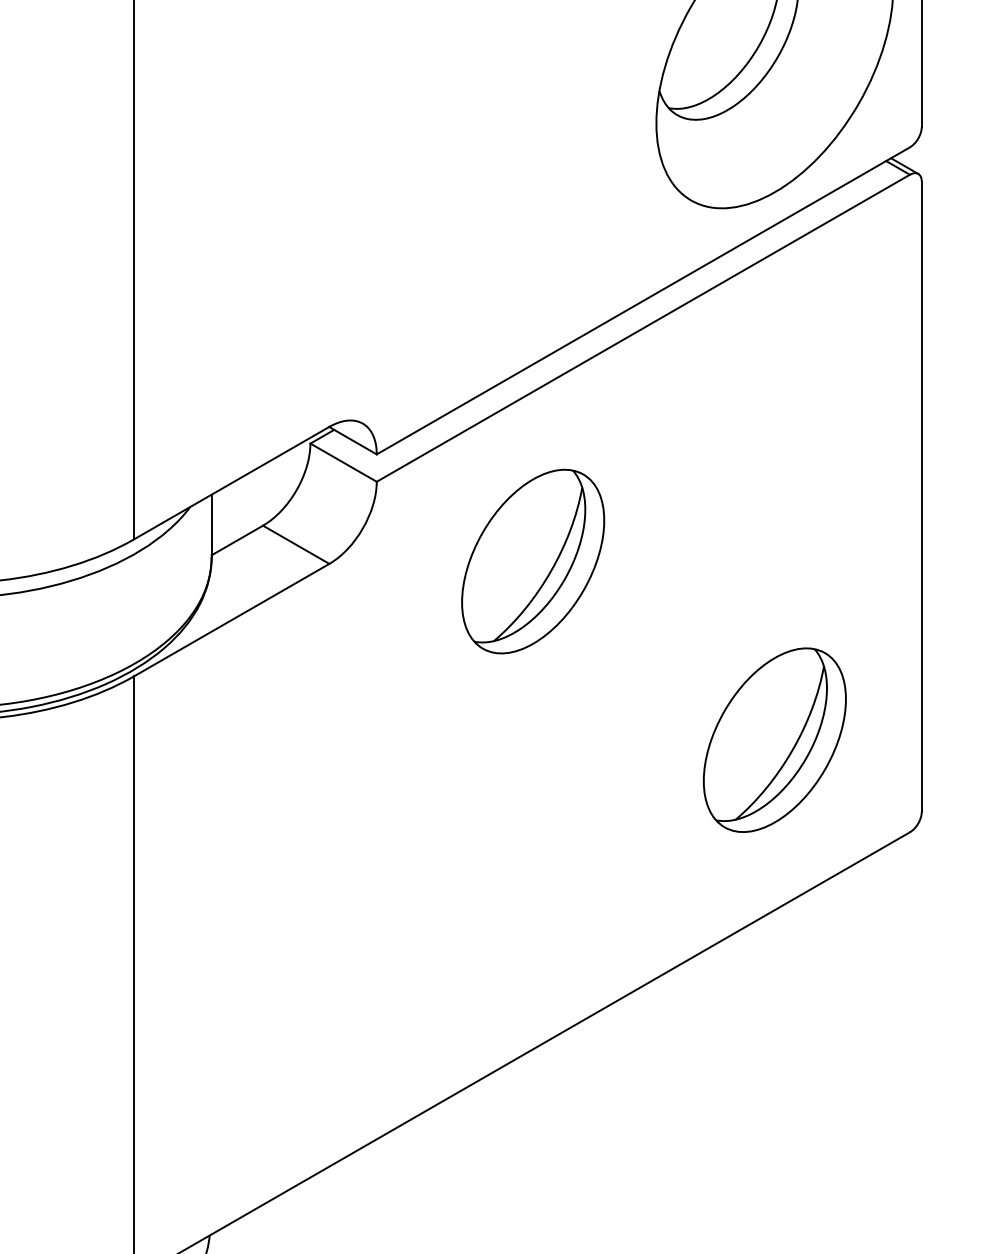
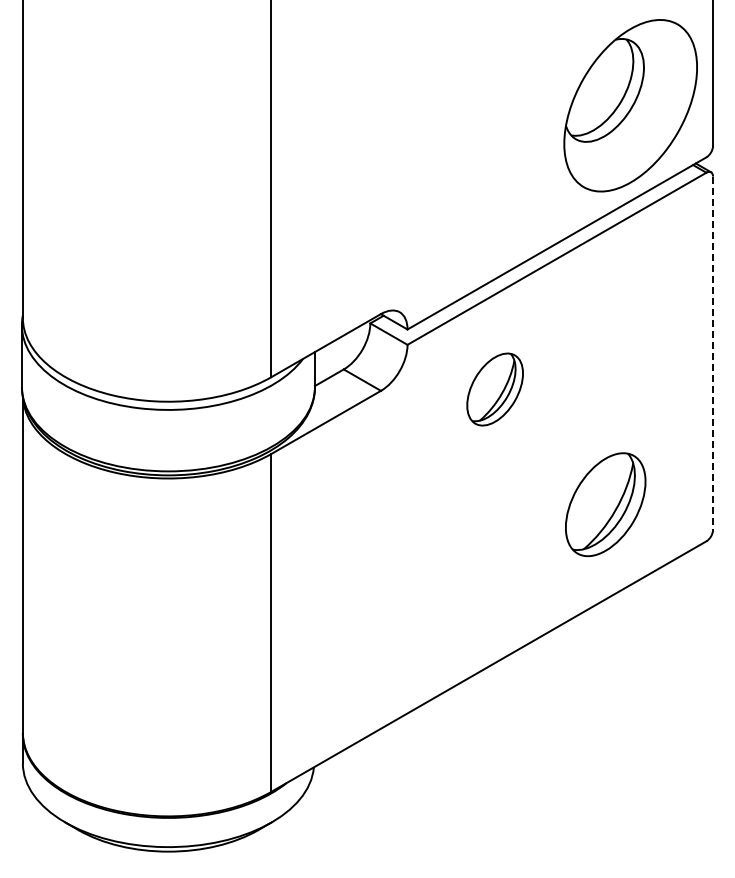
line: (922, 497) -> (713, 353), solid -> dashed
part: (531, 561) -> (494, 389), size x0.7
part: (774, 739) -> (605, 504), moved

